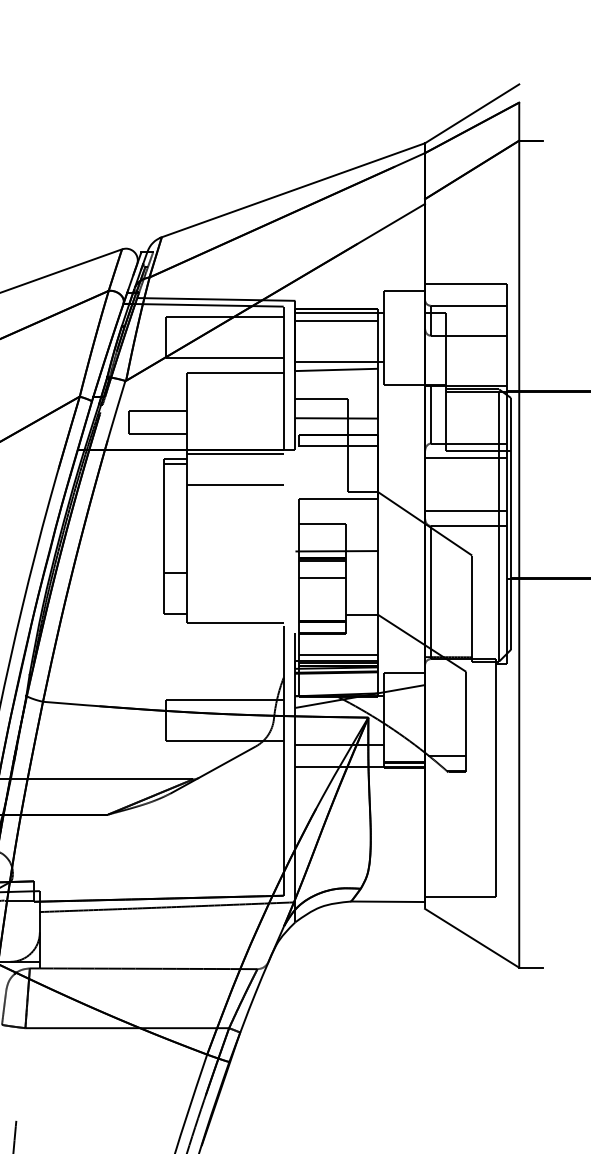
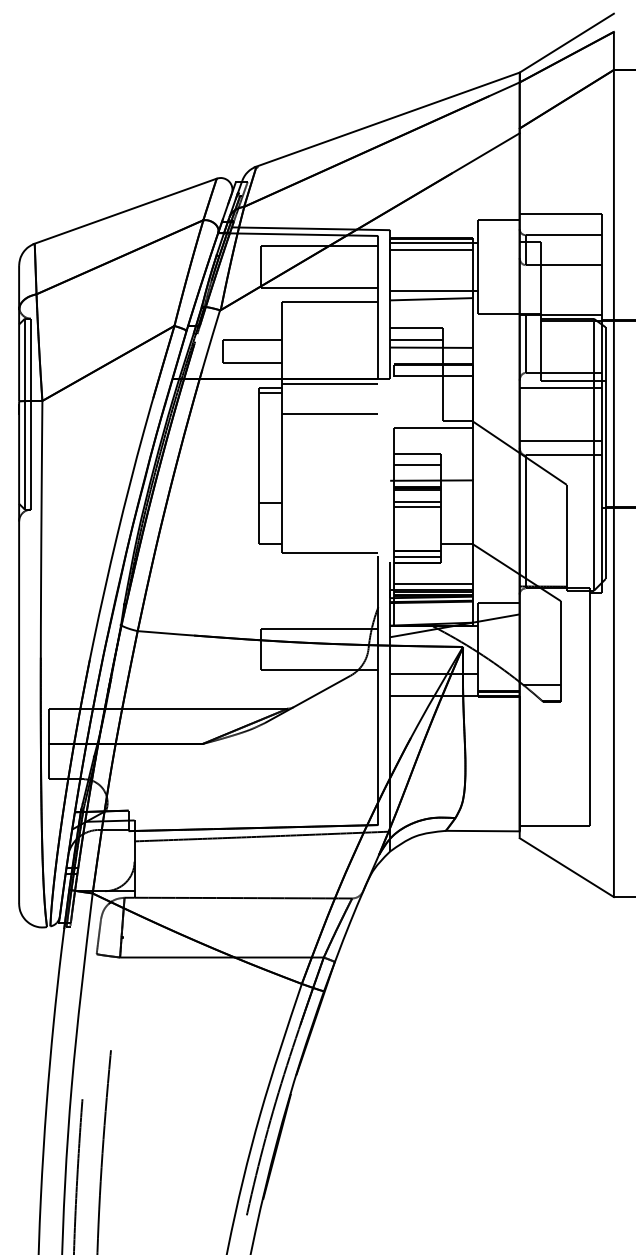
line: (321, 411) -> (416, 340), added
line: (321, 536) -> (416, 465), added
line: (321, 573) -> (416, 502), added
line: (321, 628) -> (416, 557), added

